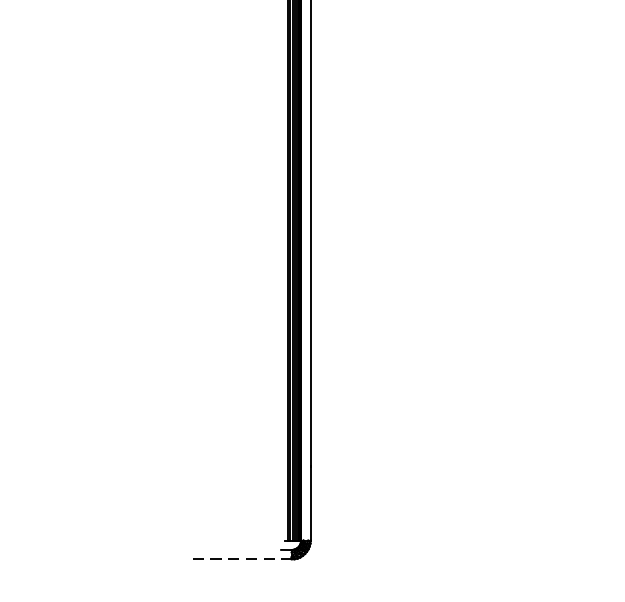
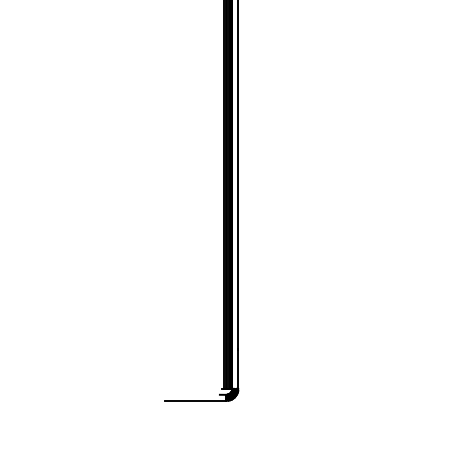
line: (241, 559) -> (195, 400), dashed -> solid

